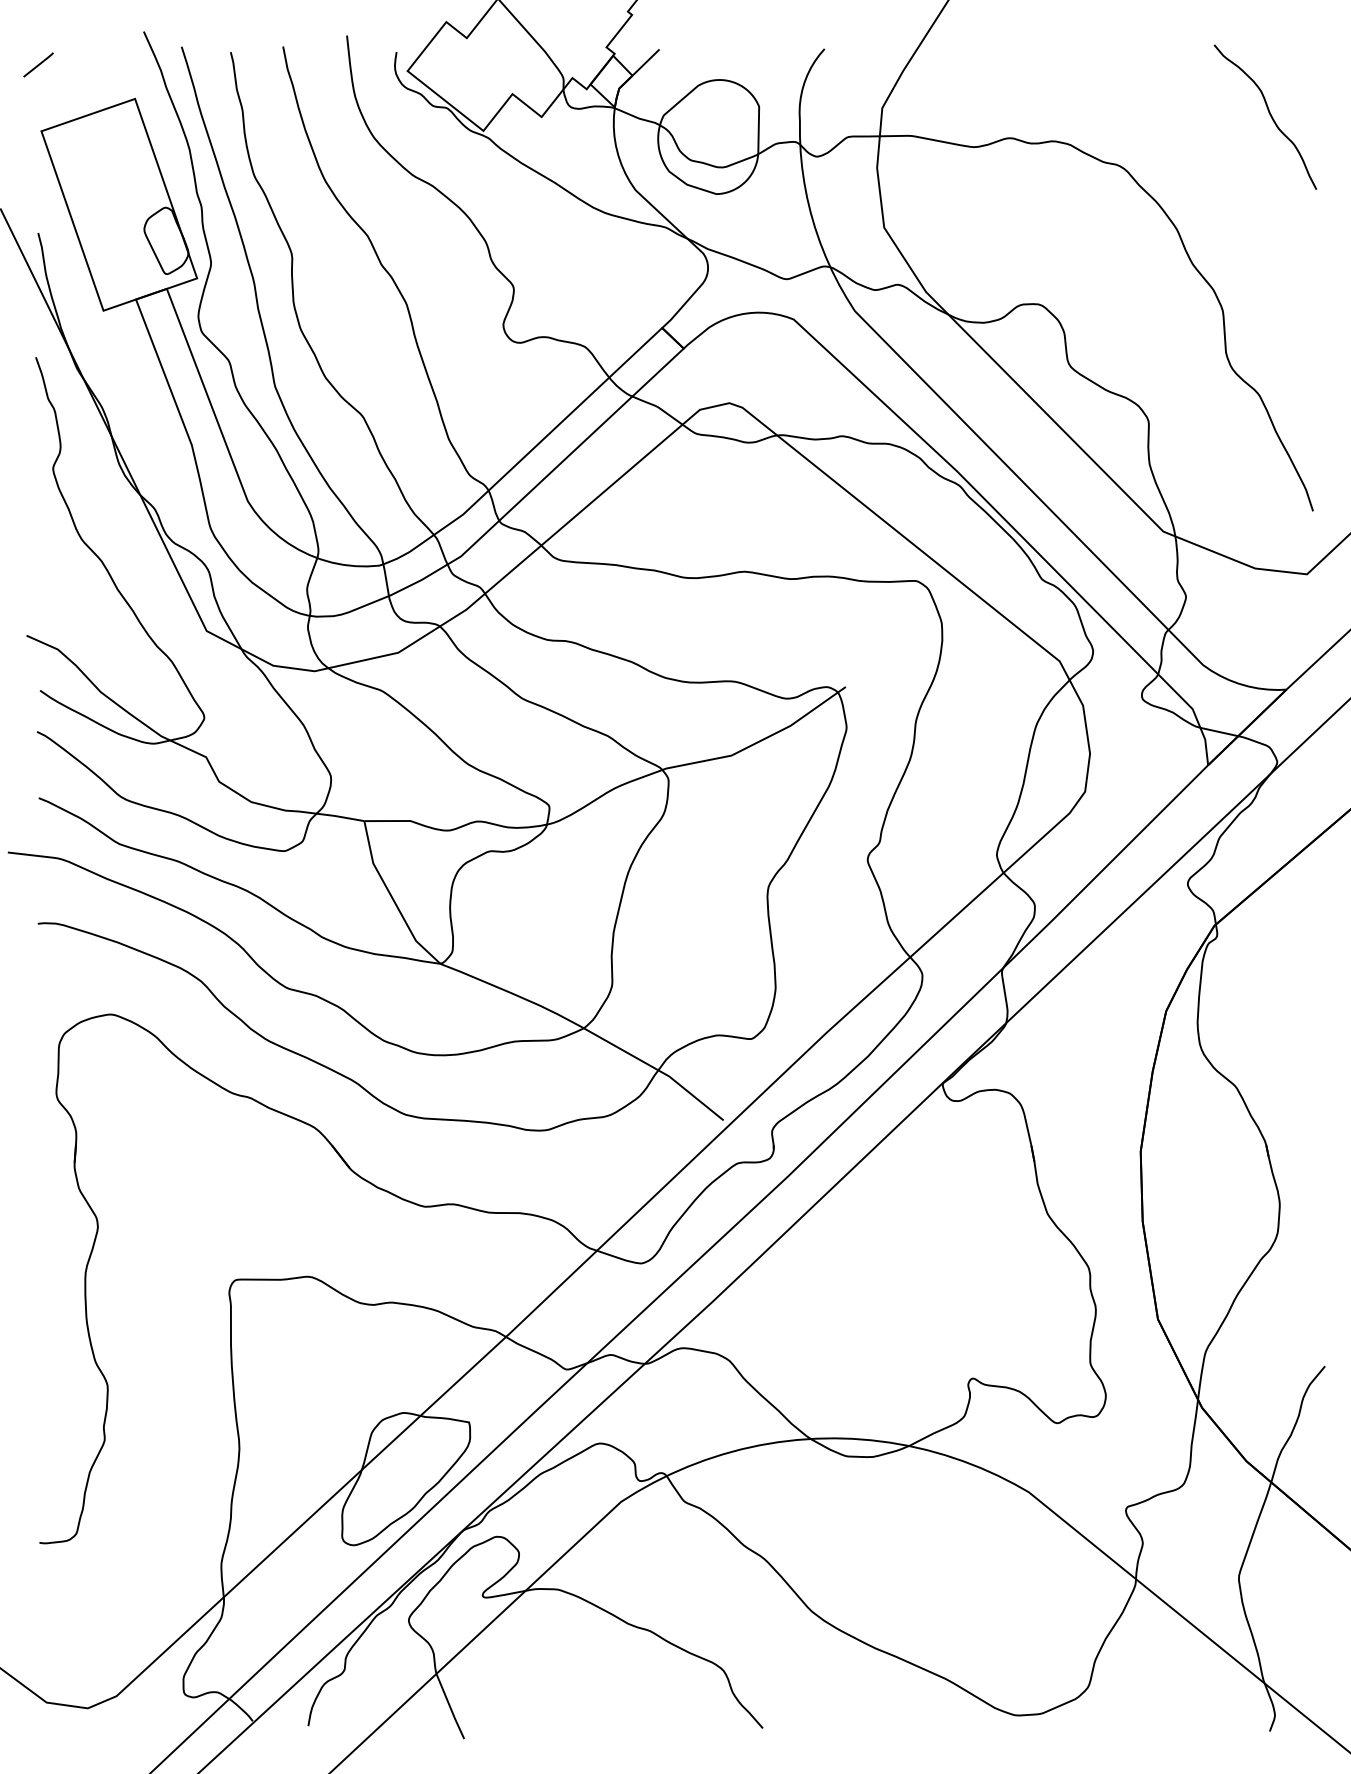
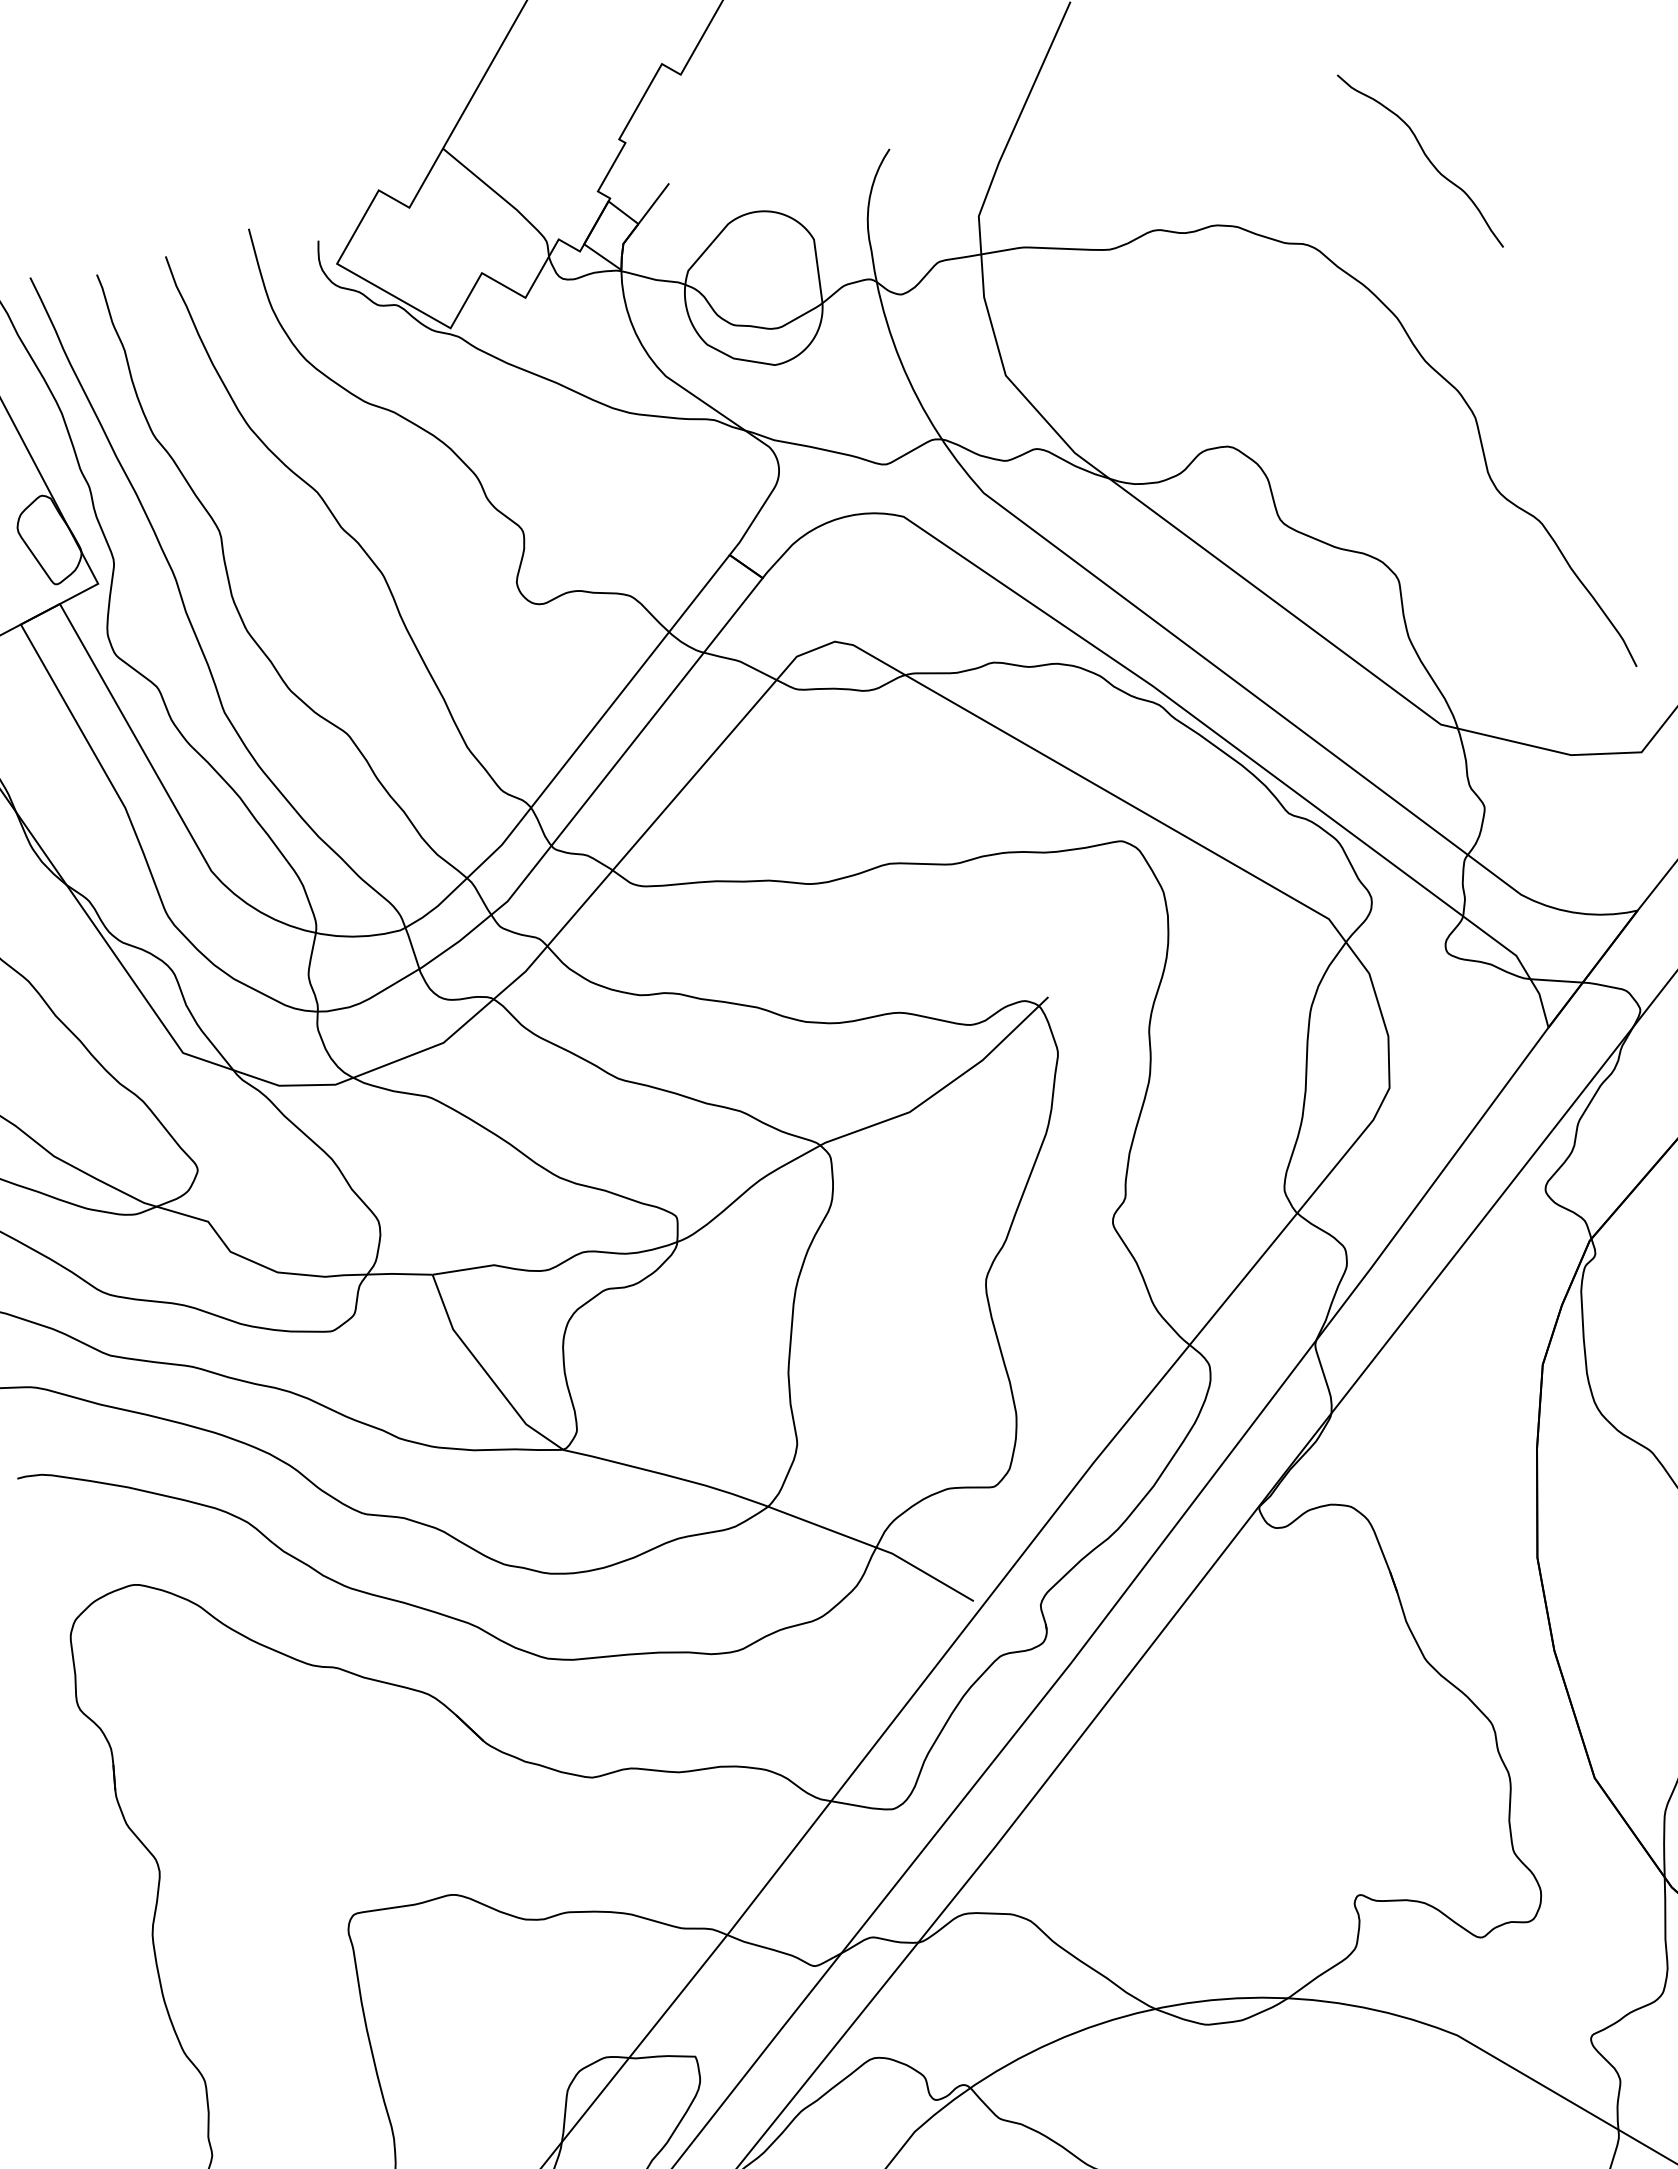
curve: (1268, 113) -> (1423, 155), moved

